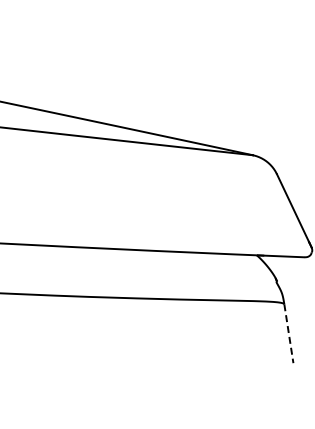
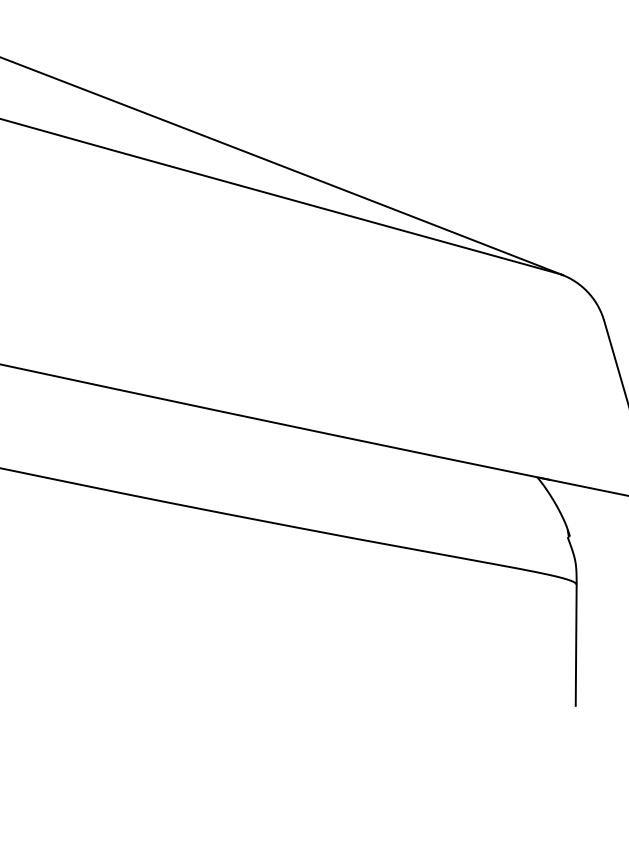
line: (288, 333) -> (575, 644), dashed -> solid

